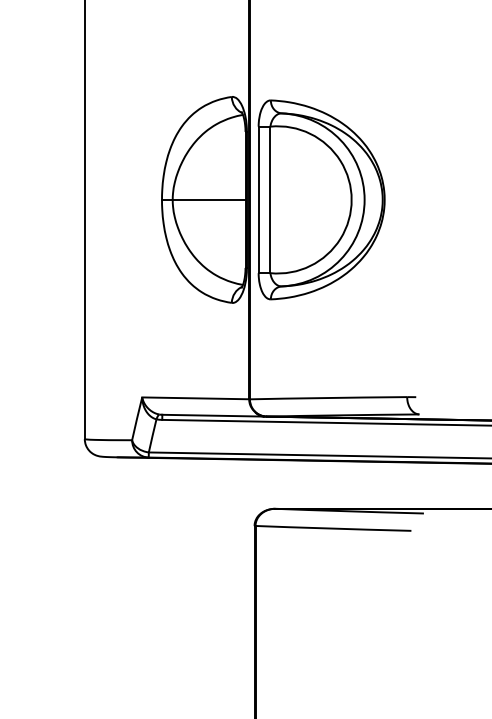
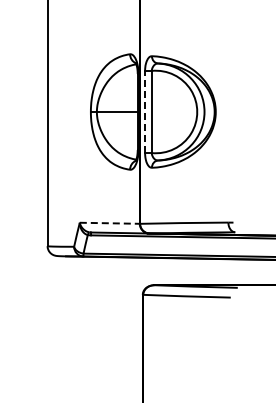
line: (259, 199) -> (145, 111), solid -> dashed
line: (195, 398) -> (109, 223), solid -> dashed

